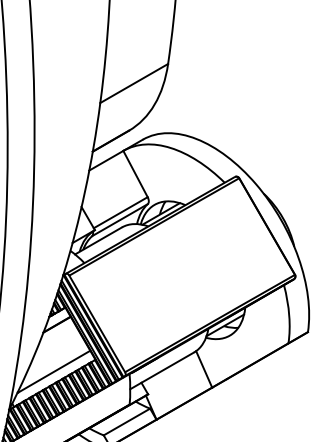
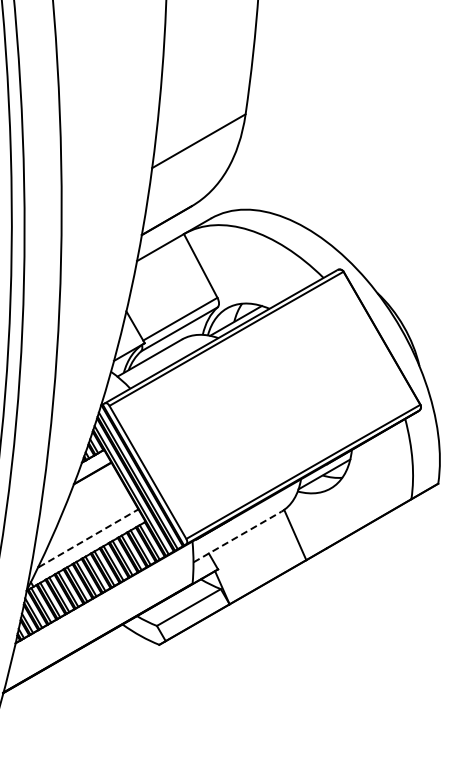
line: (54, 371) -> (88, 538), solid -> dashed
line: (162, 371) -> (237, 537), solid -> dashed

